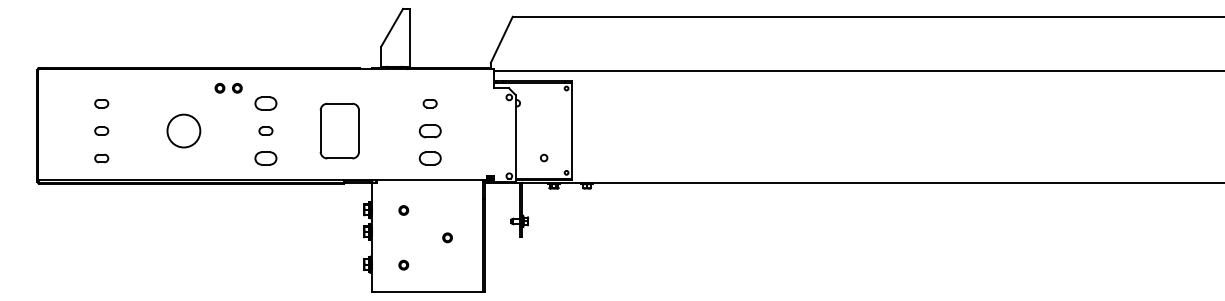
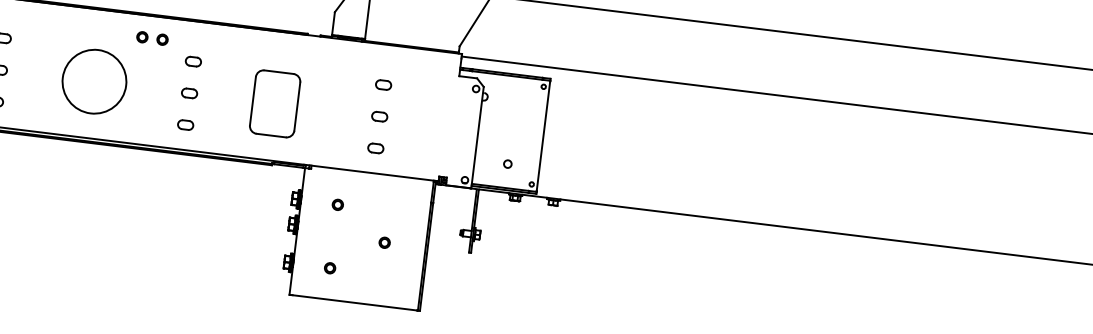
part: (265, 103) -> (192, 61), size x0.62
circle: (183, 130) -> (94, 80), size x1.67
part: (429, 130) -> (379, 115), size x0.62
part: (265, 158) -> (185, 125), size x0.62
part: (429, 158) -> (375, 148), size x0.62

